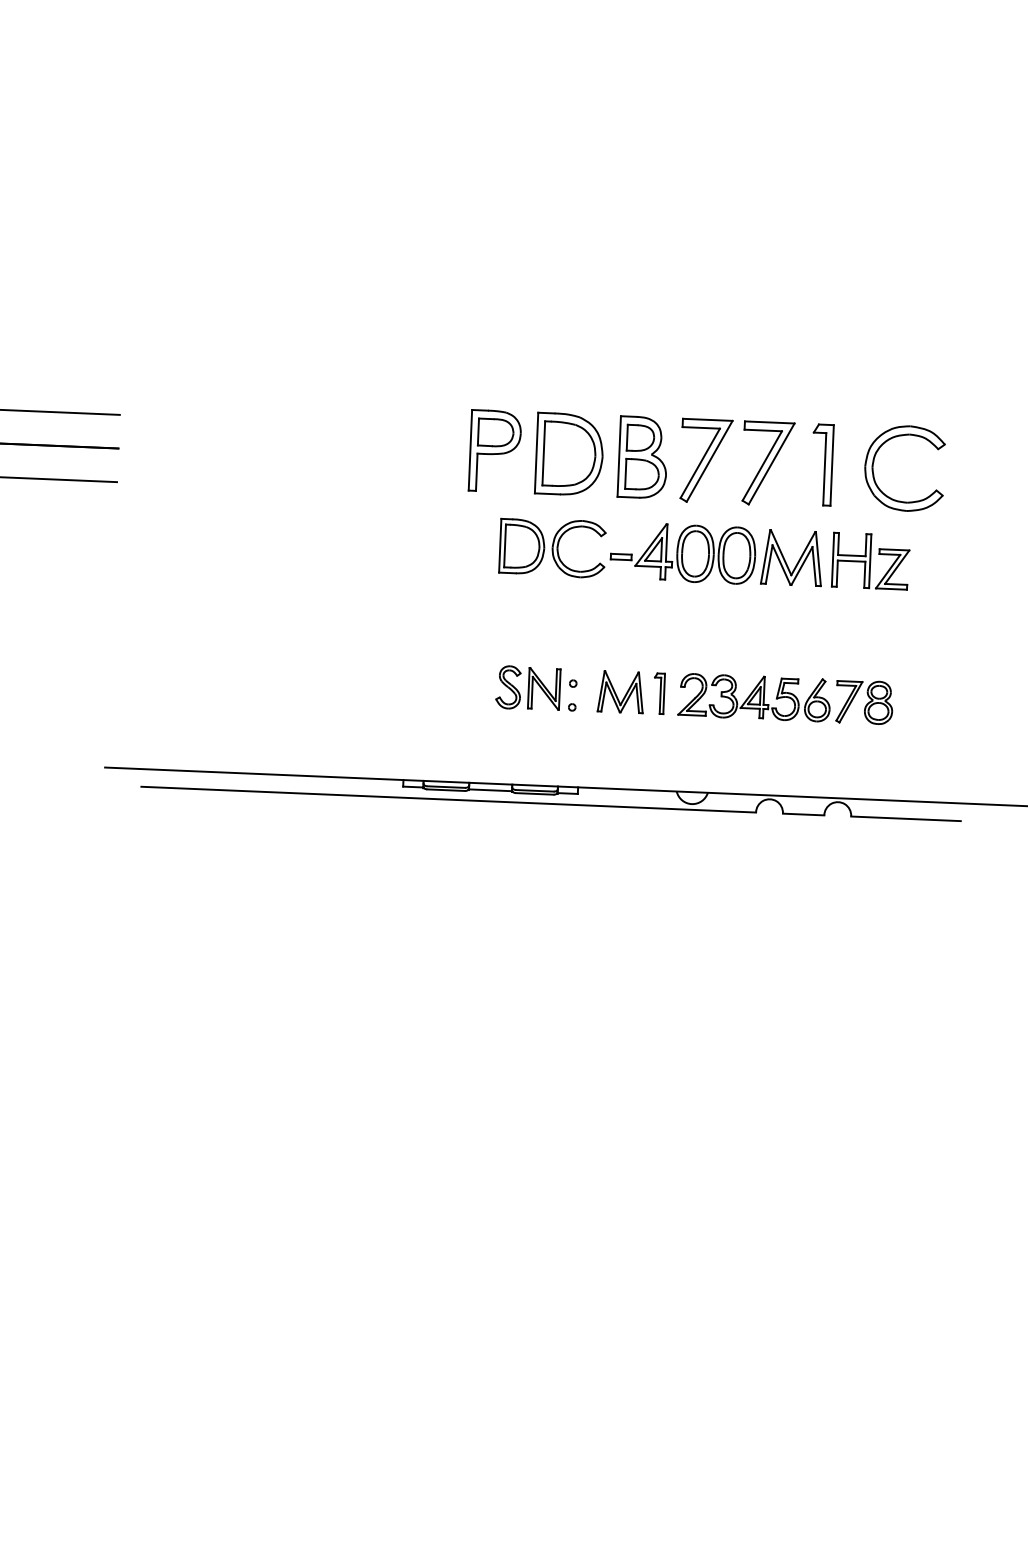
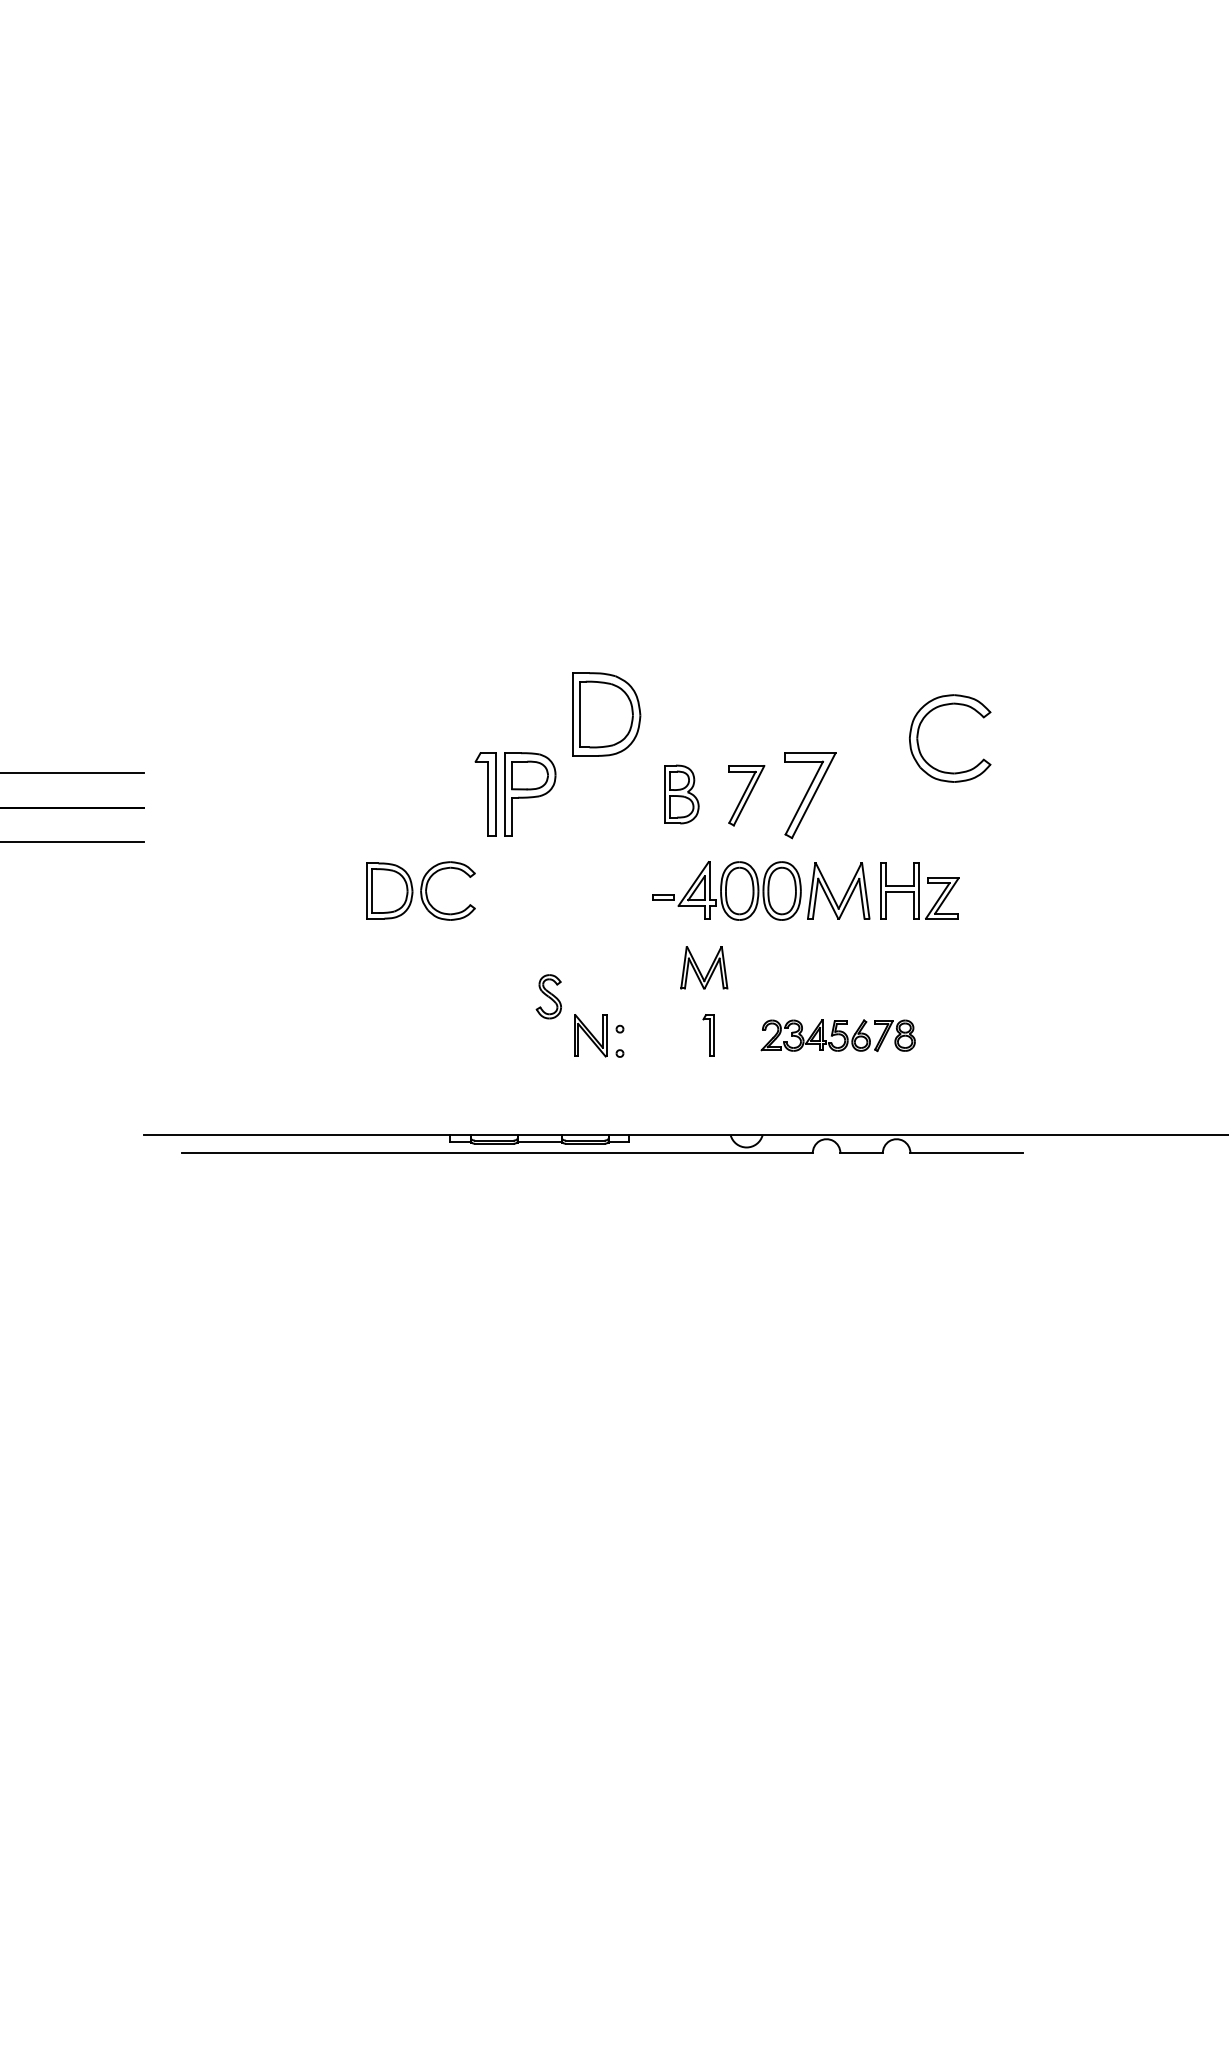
part: (569, 454) -> (606, 714), moved
part: (642, 457) -> (681, 794), size x0.7
part: (706, 461) -> (746, 795), size x0.7
part: (822, 464) -> (485, 794), moved
part: (874, 473) -> (919, 745), moved
part: (552, 547) -> (420, 890), moved
part: (508, 687) -> (548, 996), moved
part: (621, 691) -> (704, 967), moved
part: (784, 698) -> (837, 1035), size x0.7

